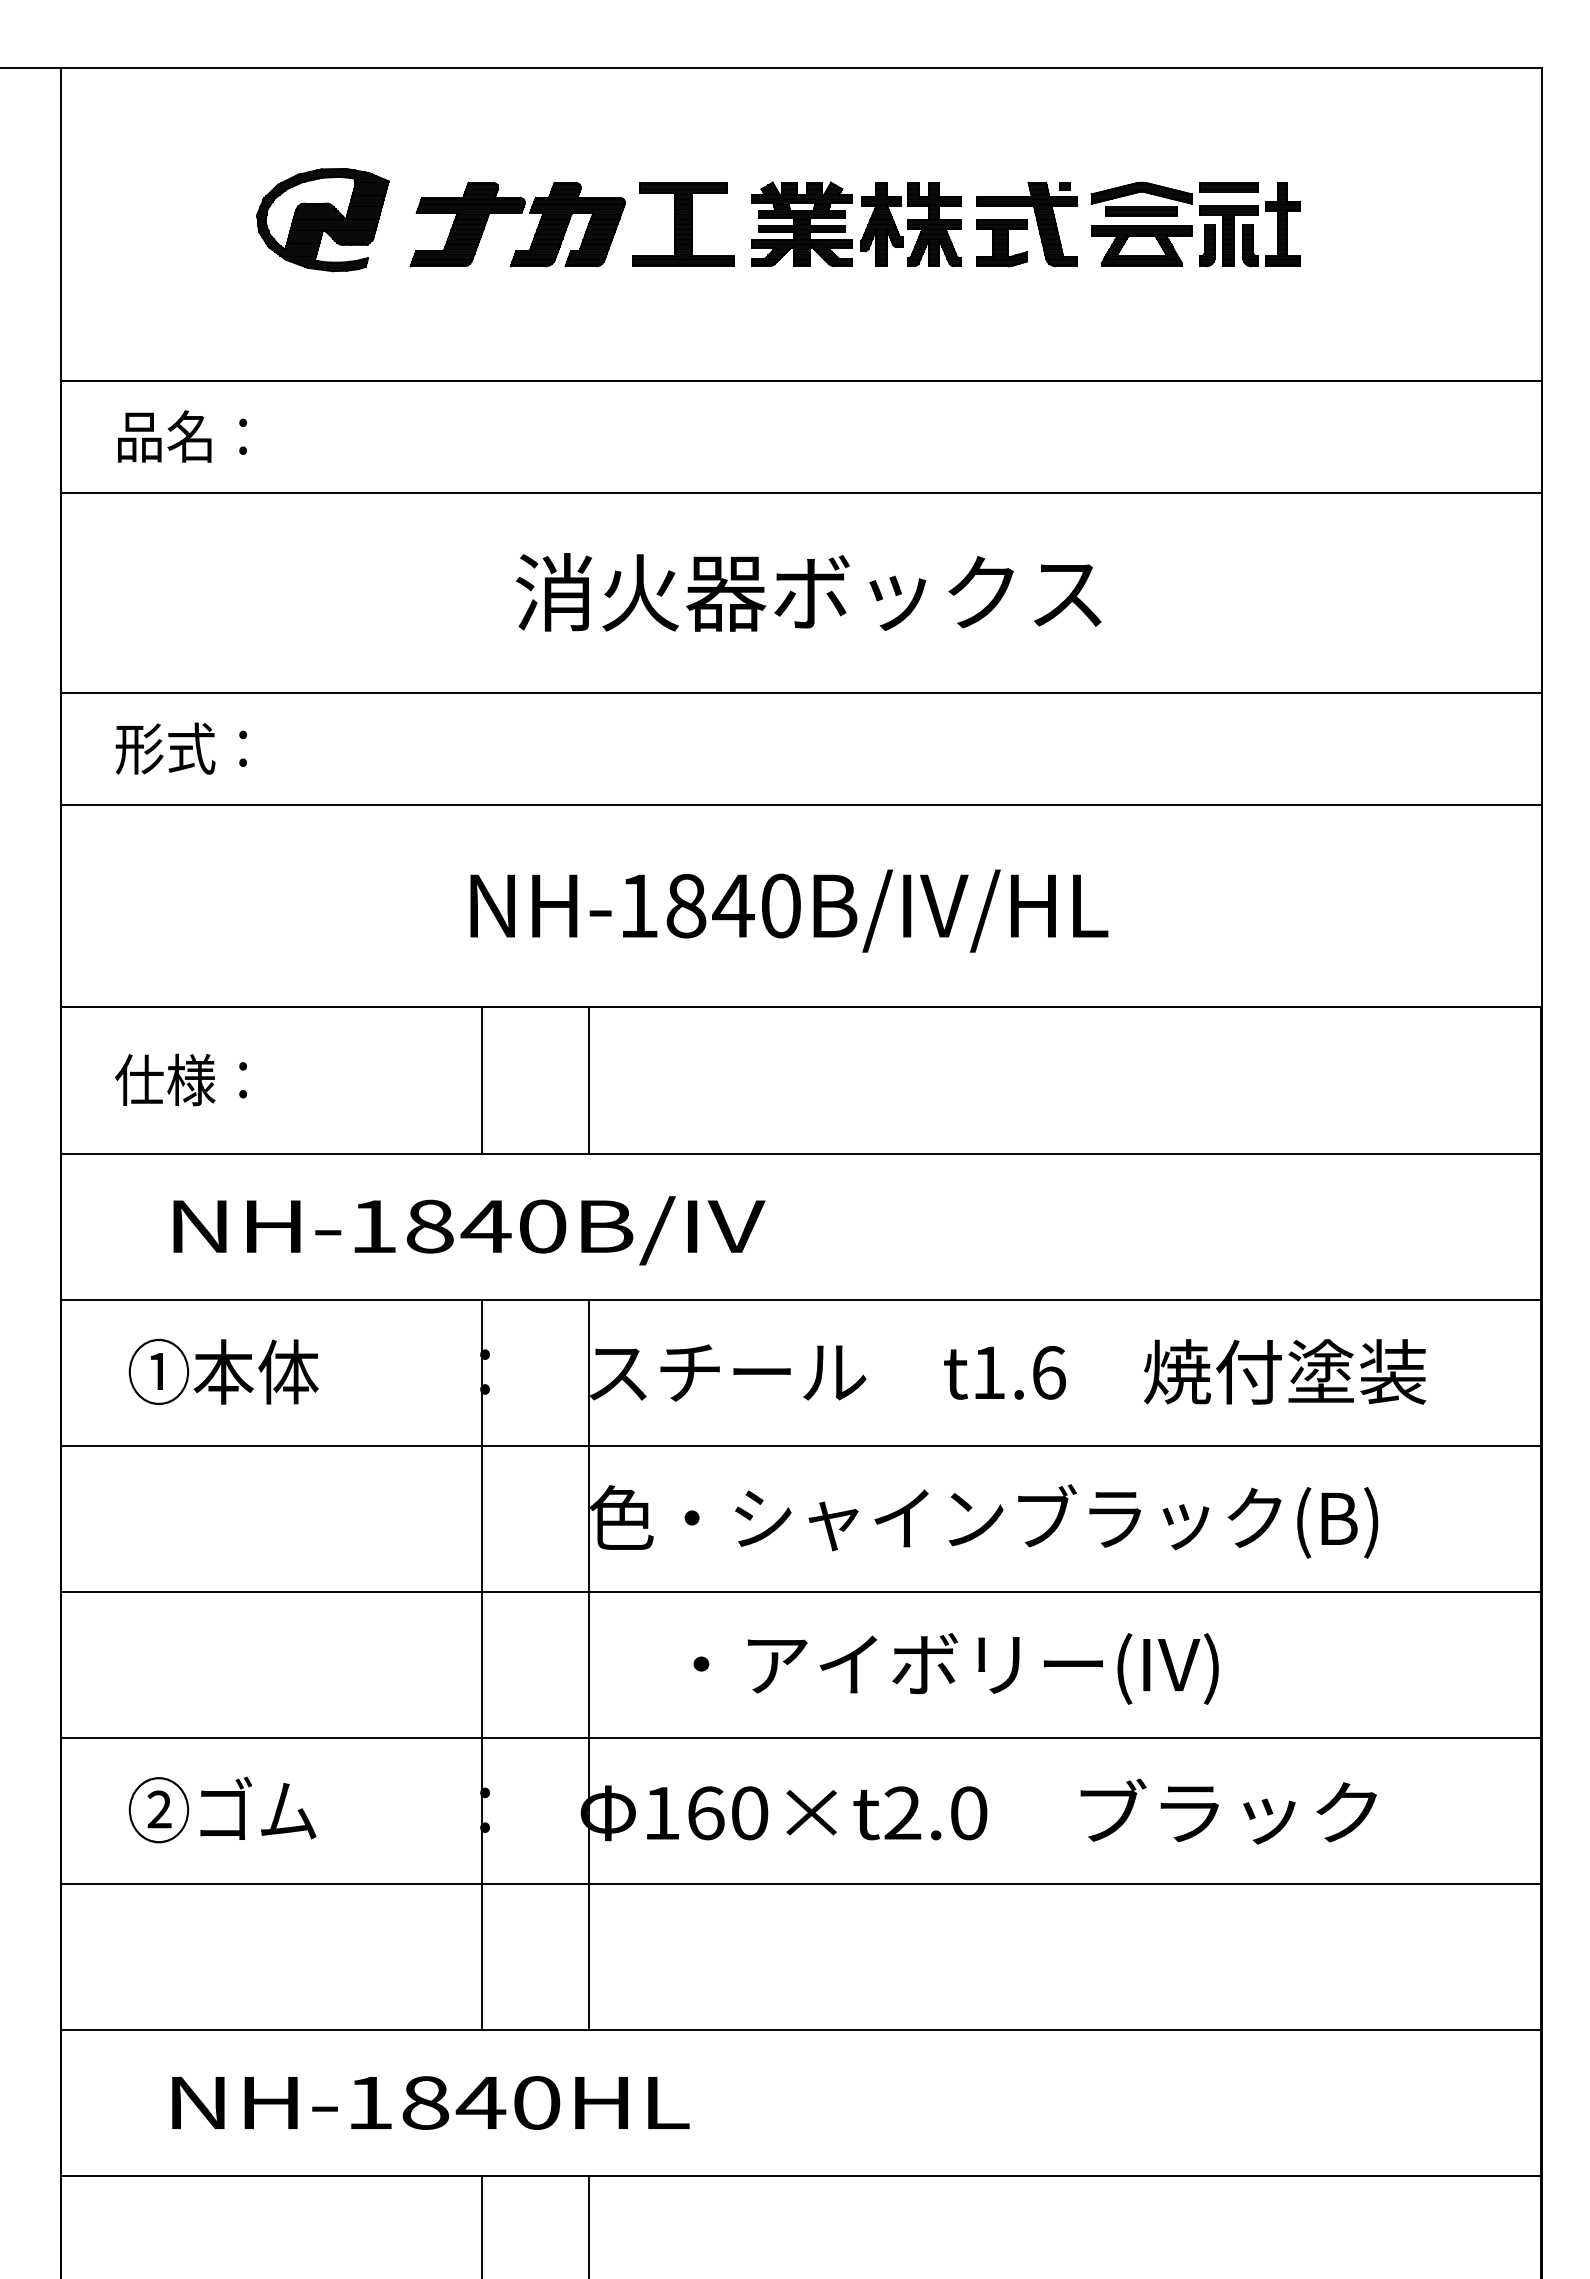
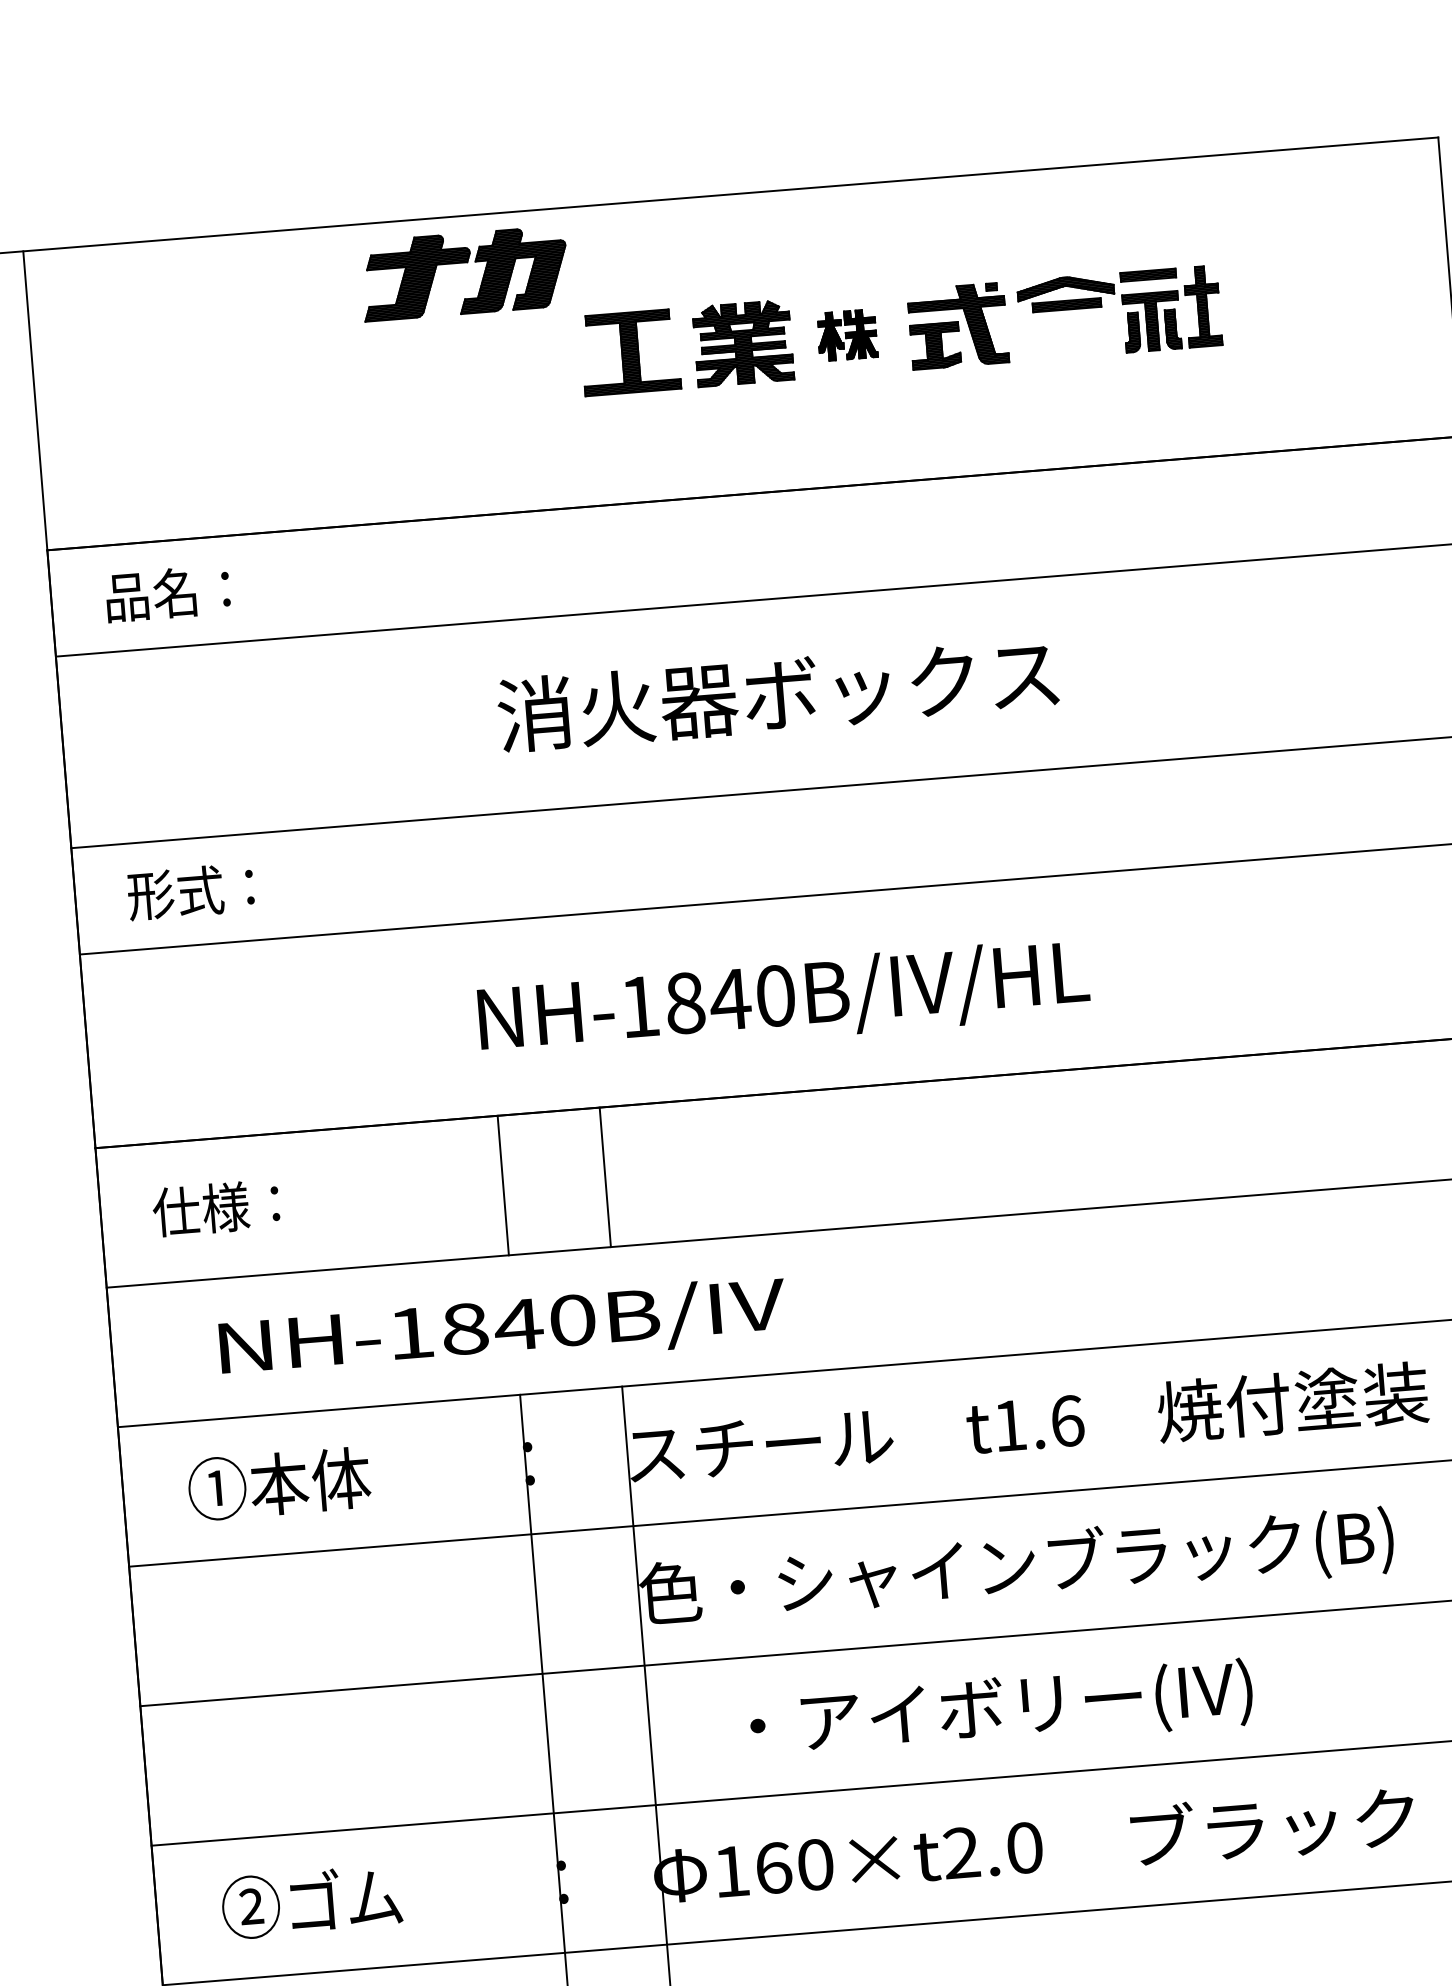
part: (517, 213) -> (463, 263), moved
part: (322, 220) -> (285, 376), removed
part: (910, 224) -> (846, 335), size x0.6
part: (1141, 245) -> (1069, 337), removed

